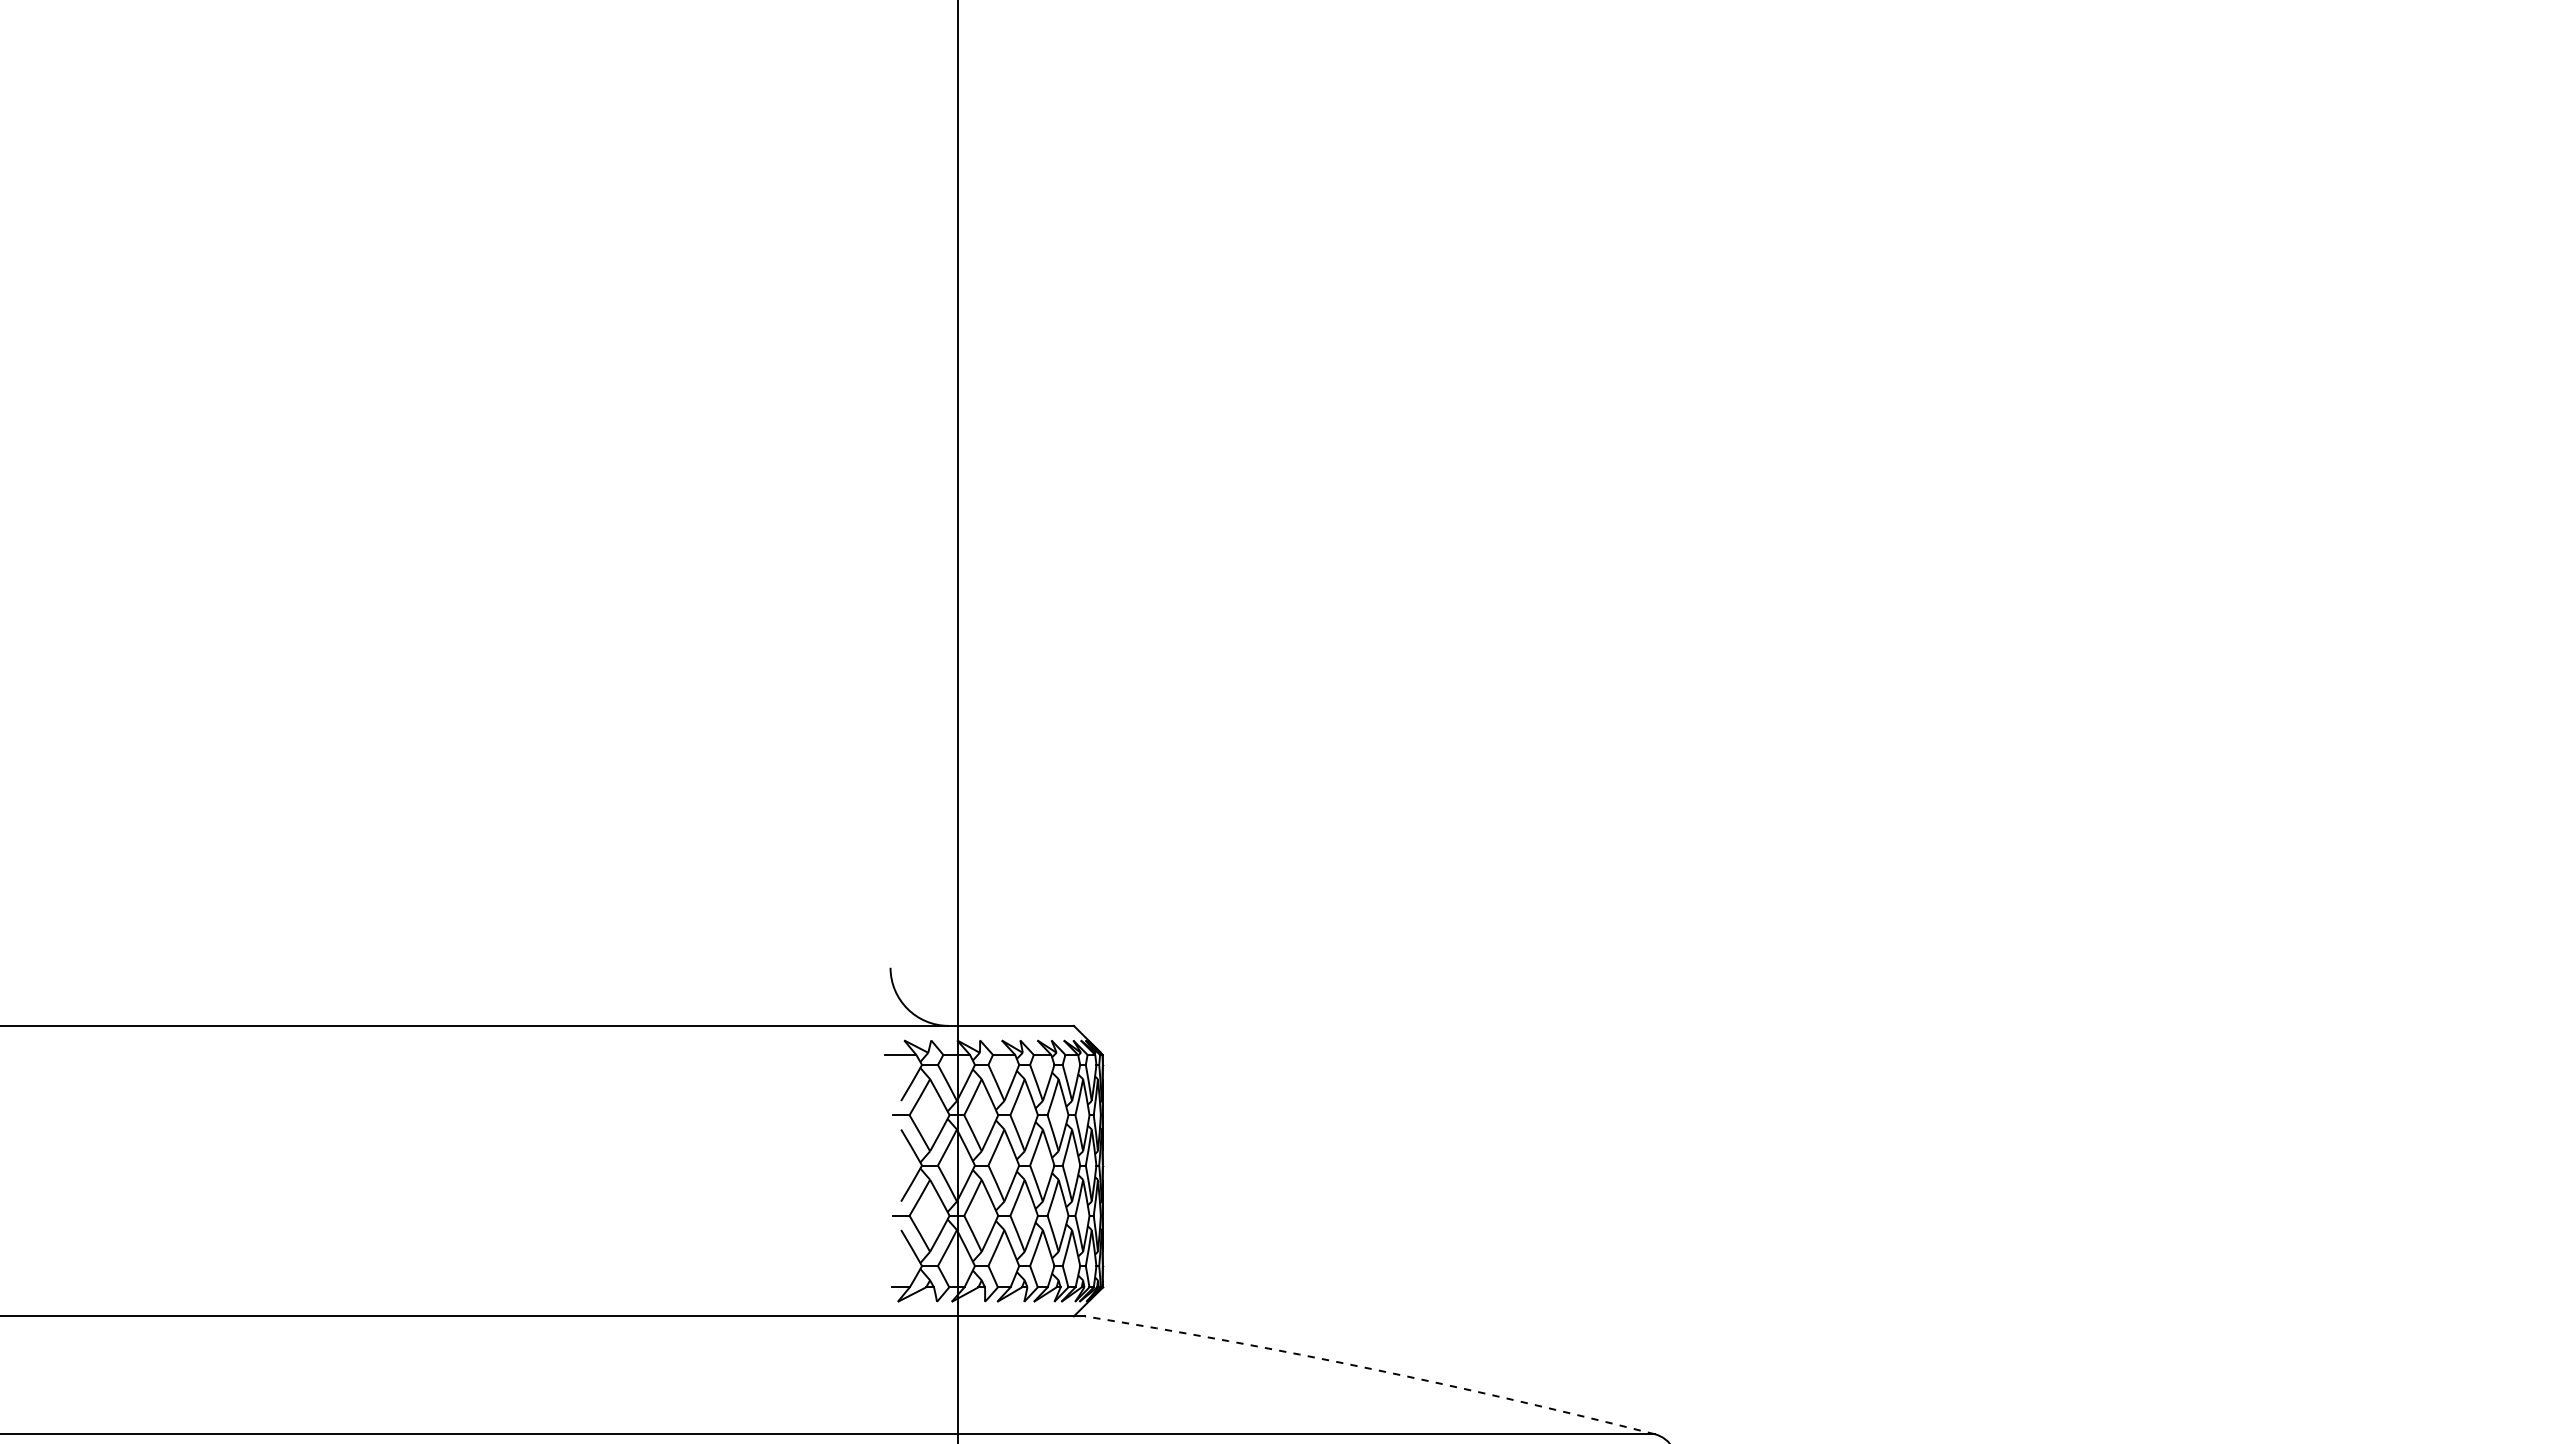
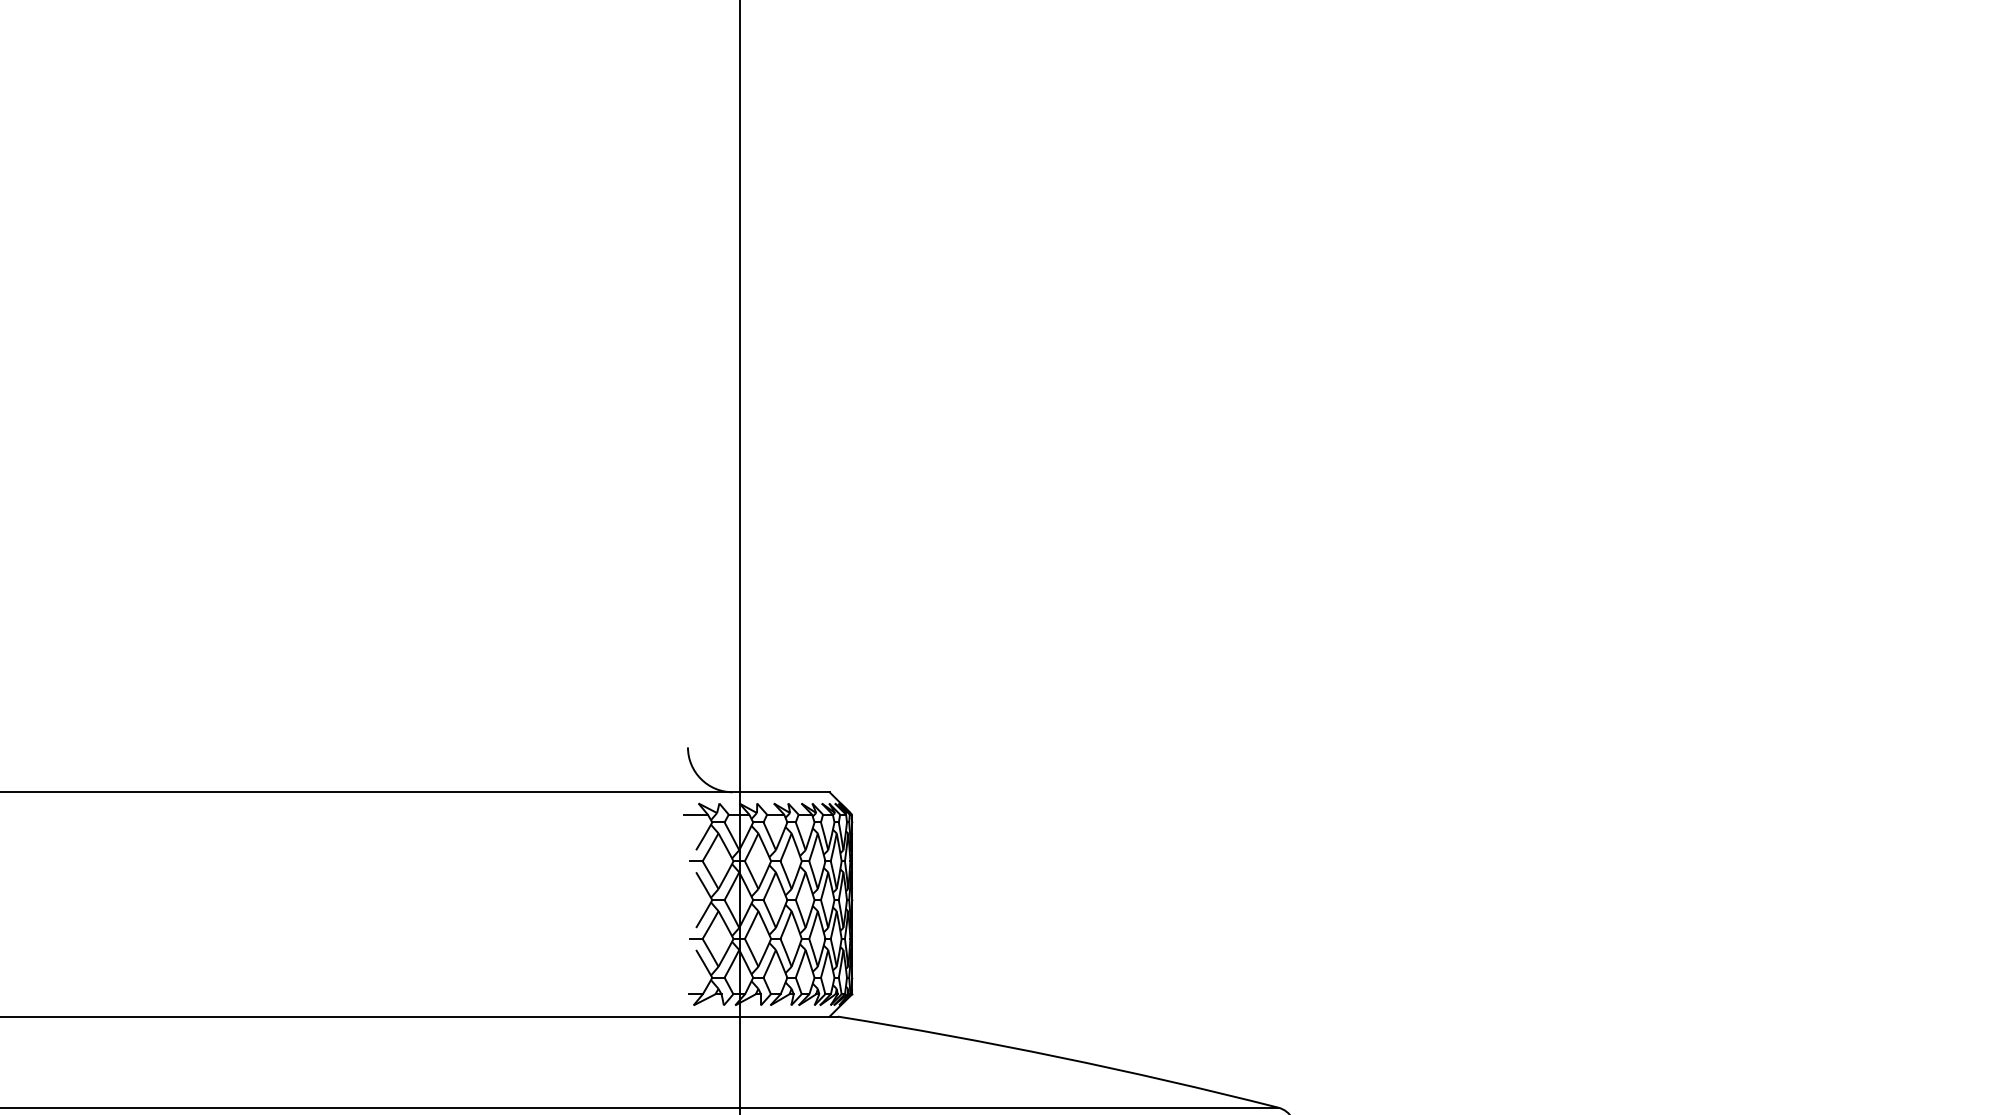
arc: (1371, 1368) -> (1059, 1056), dashed -> solid

